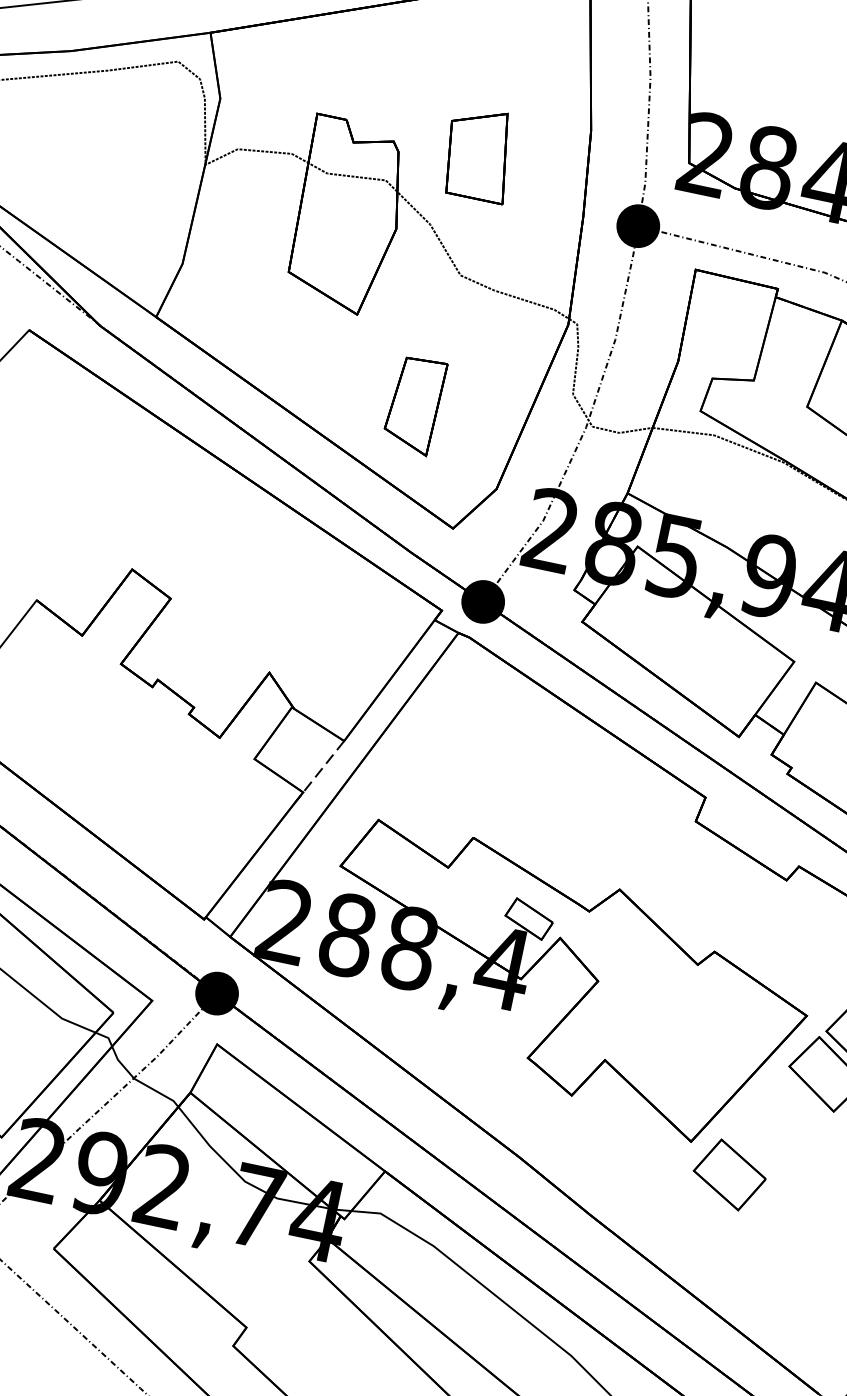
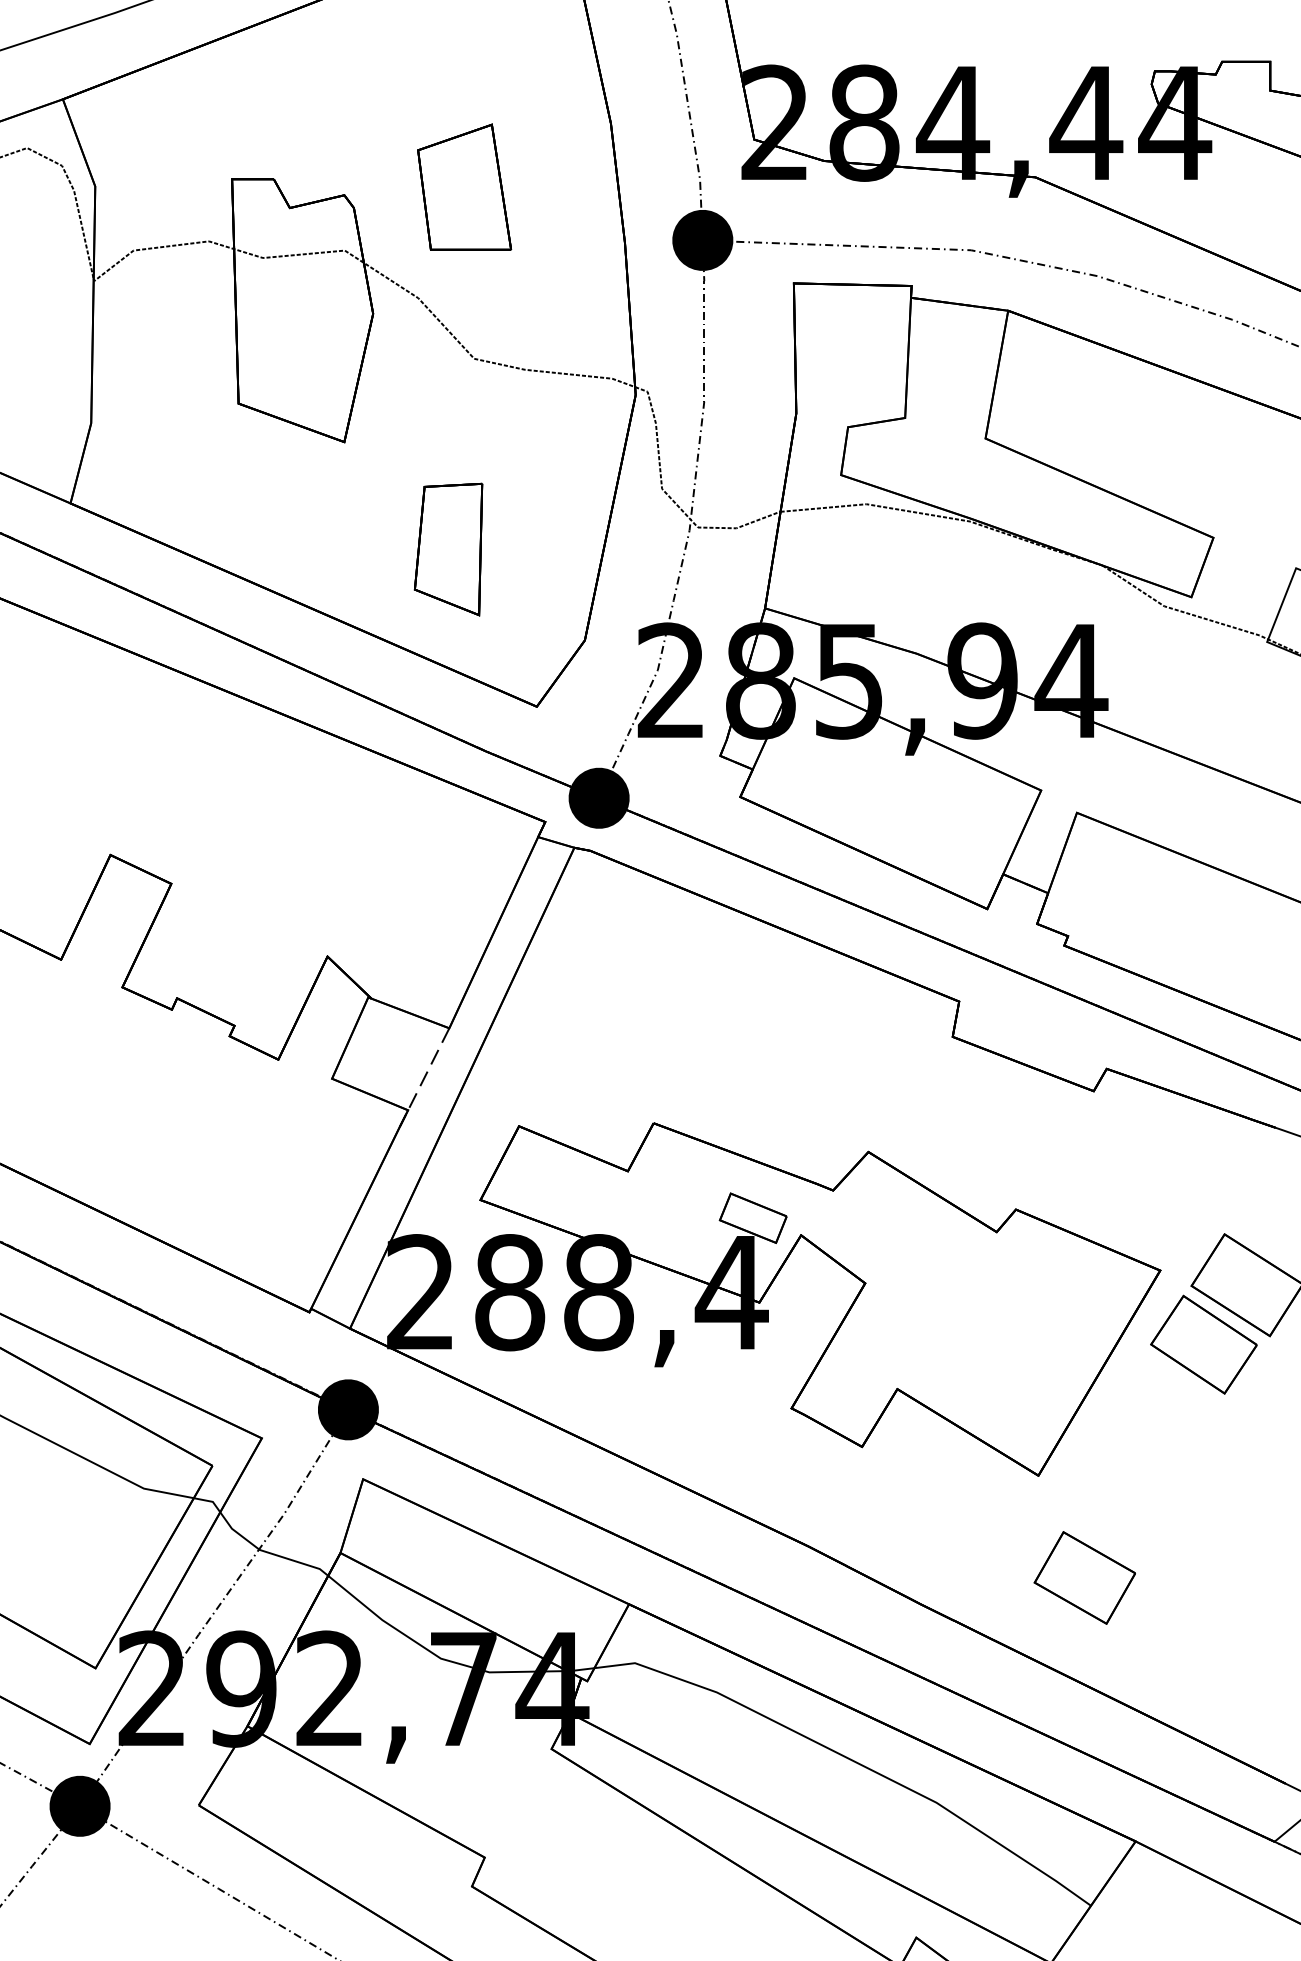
part: (729, 1174) -> (1084, 1577), moved

